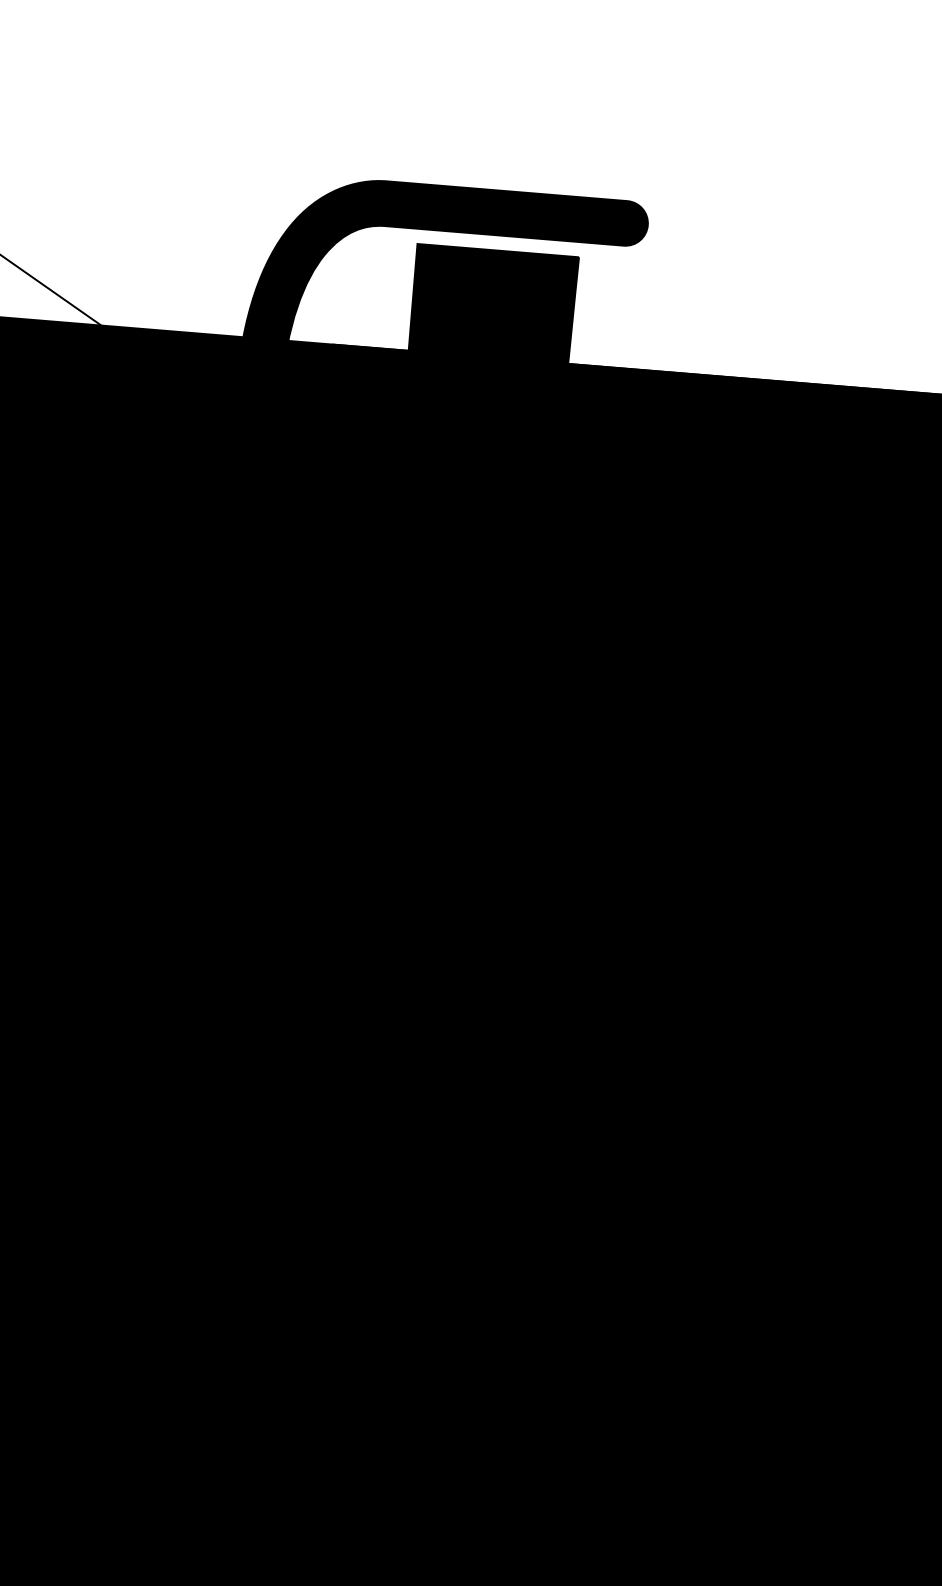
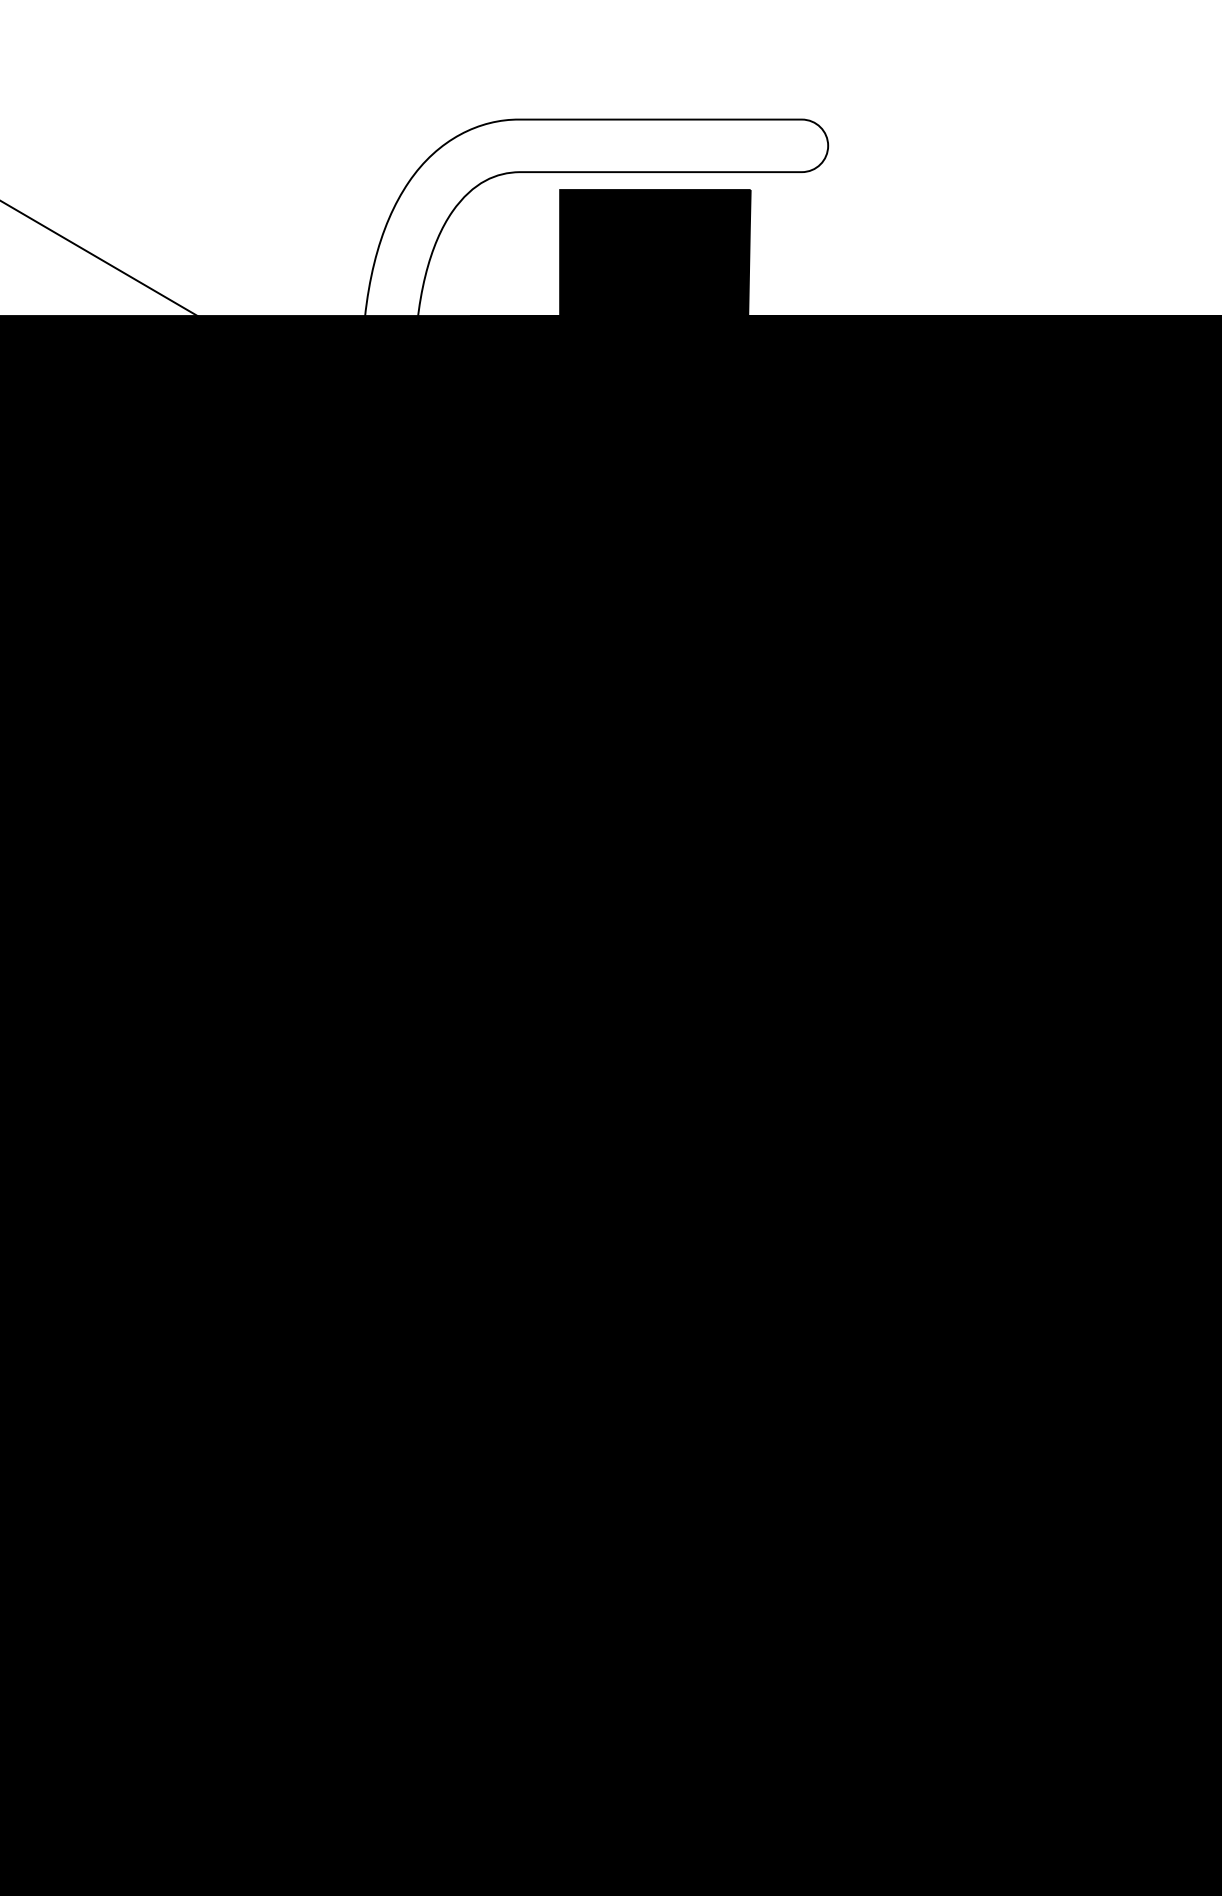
fill: (435, 386) -> (594, 355), removed

